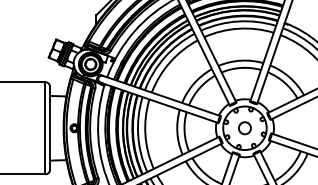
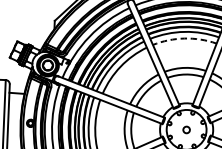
arc: (238, 28) -> (184, 38), solid -> dashed
circle: (244, 128) -> (186, 130), size x0.6

